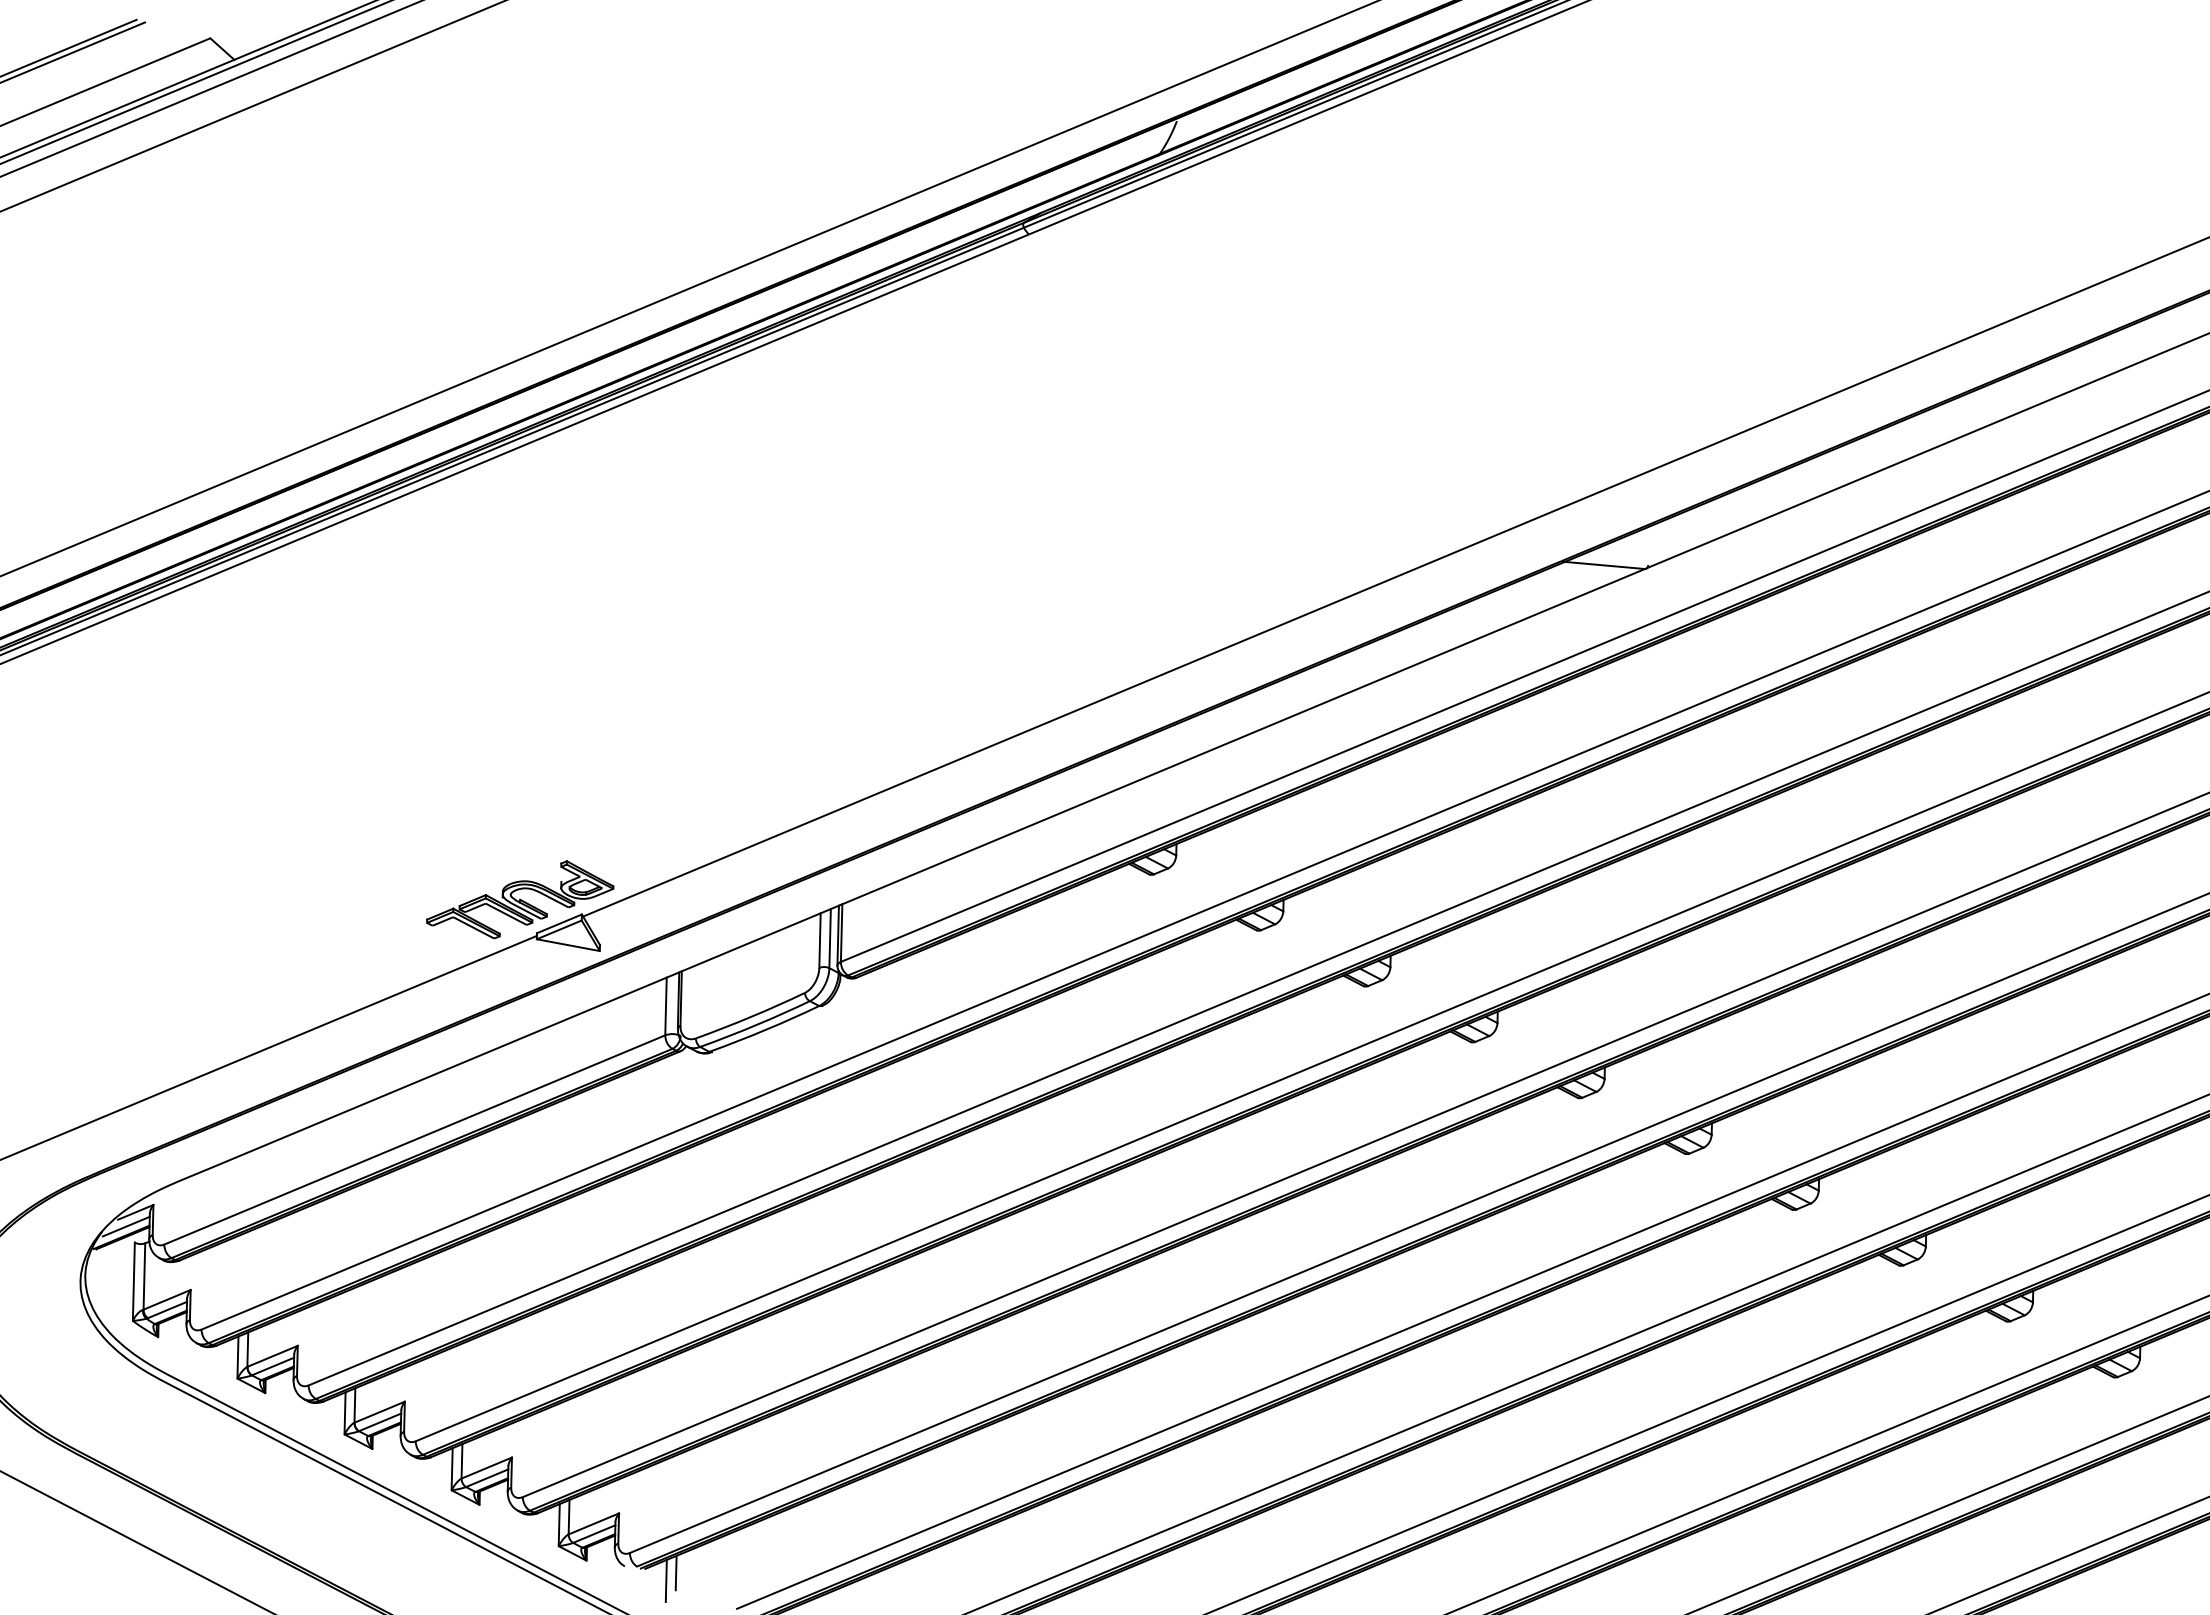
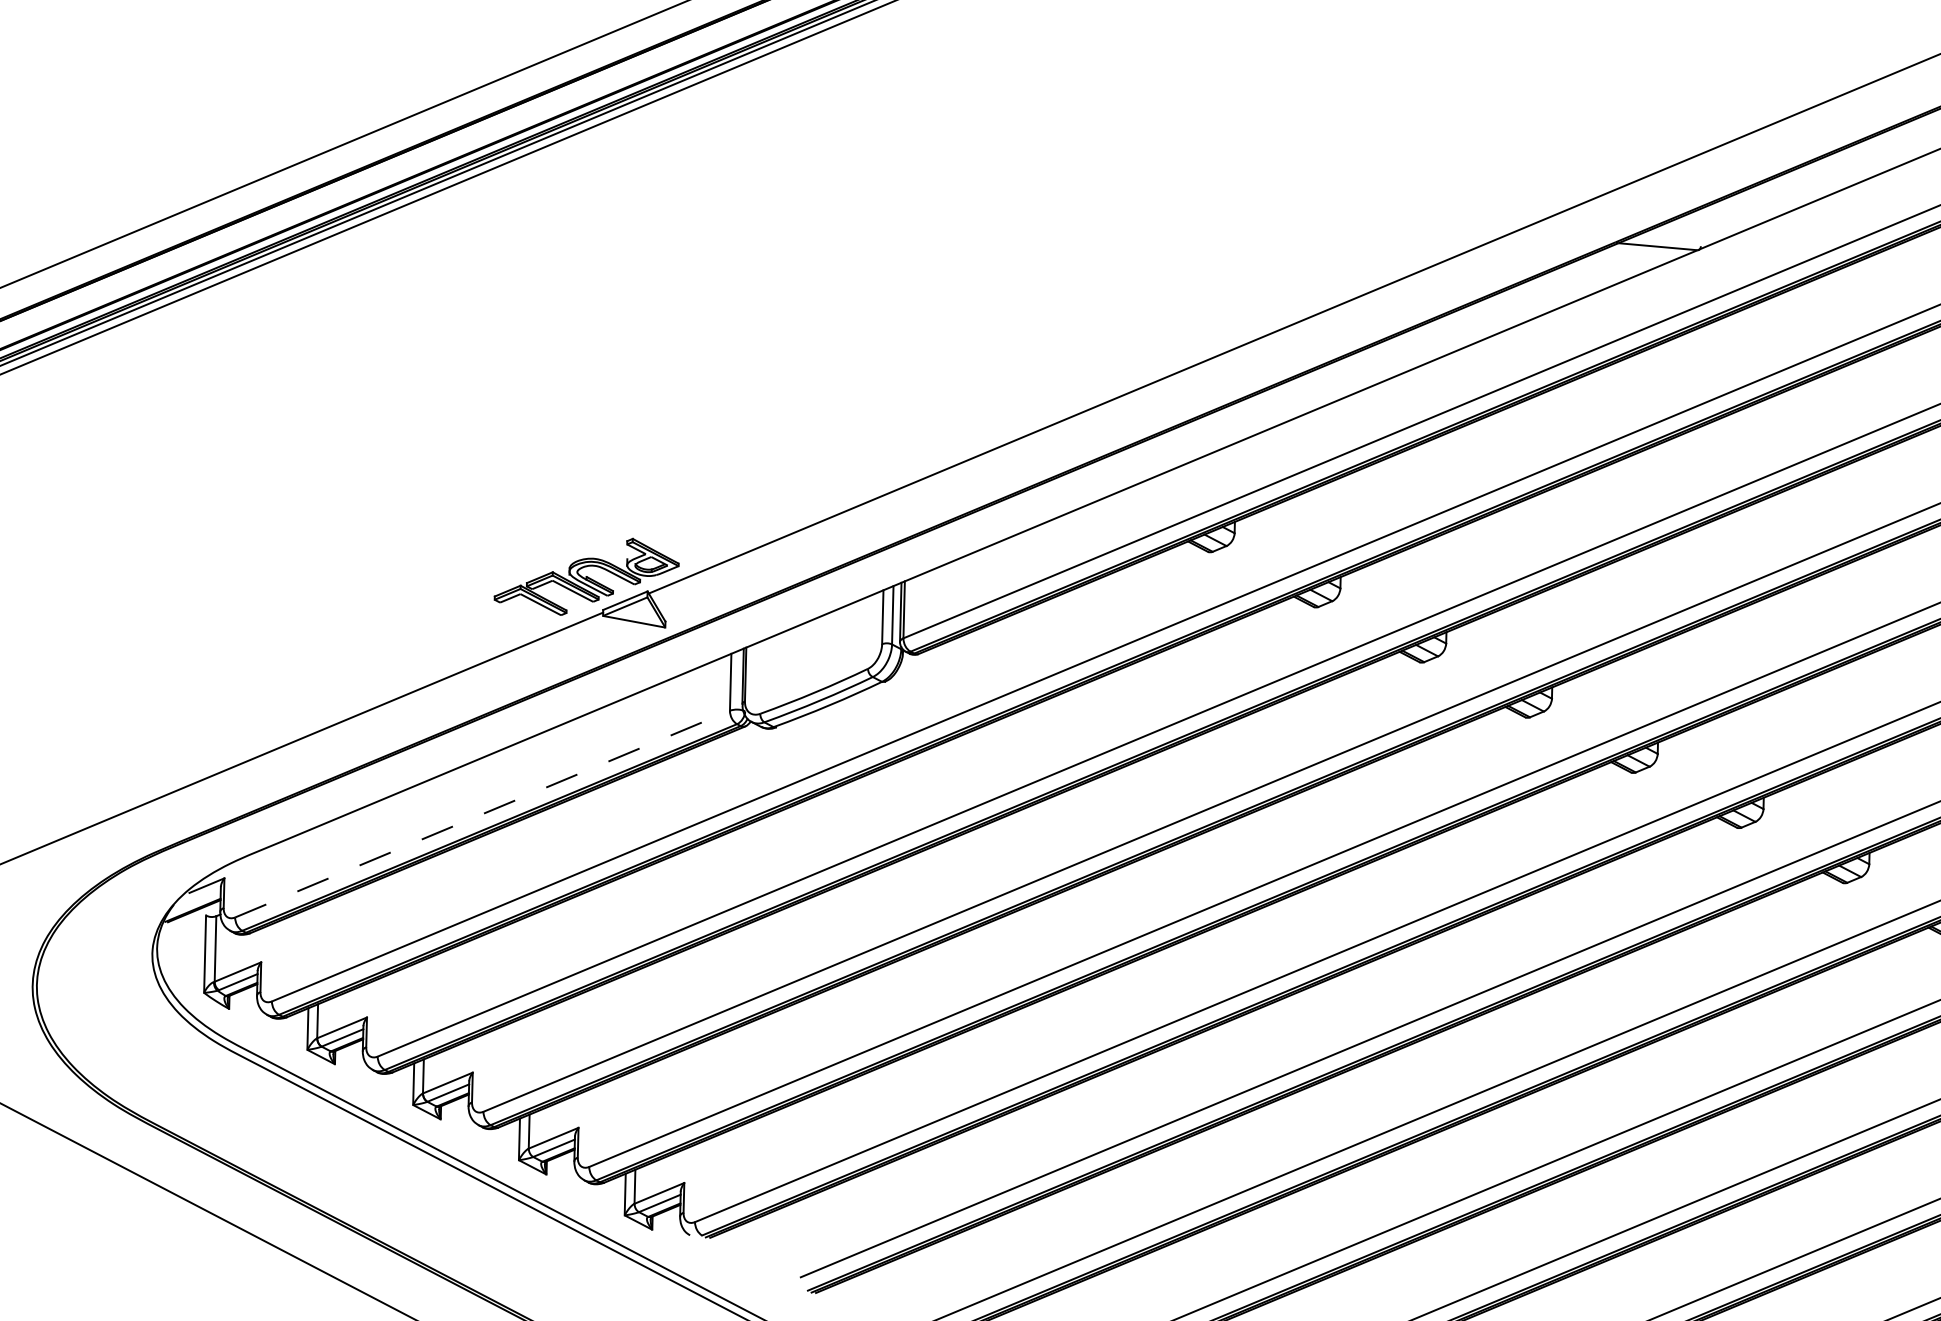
line: (415, 1139) -> (483, 813), solid -> dashed
line: (125, 1226) -> (196, 899), removed
line: (675, 1572) -> (740, 1241), removed
line: (665, 1580) -> (730, 1249), removed

